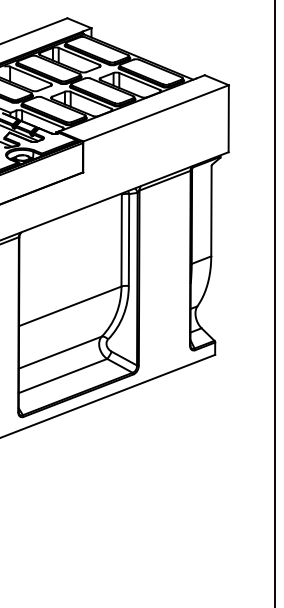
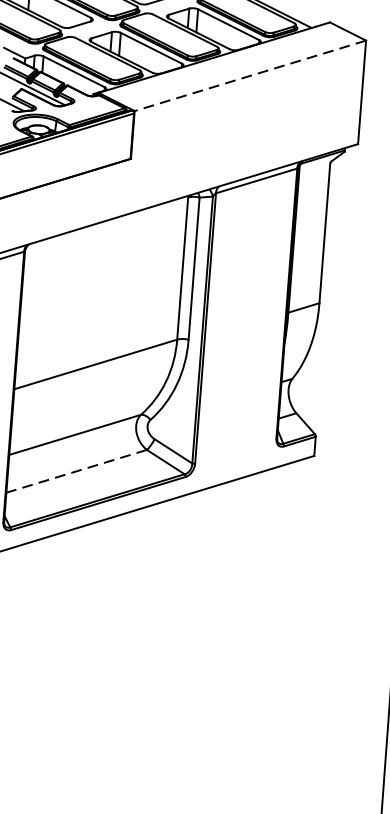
line: (155, 113) -> (249, 75), solid -> dashed
line: (62, 376) -> (75, 472), solid -> dashed

